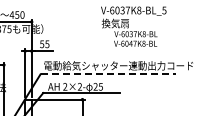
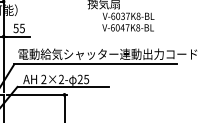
line: (108, 74) -> (95, 64), dashed -> solid

